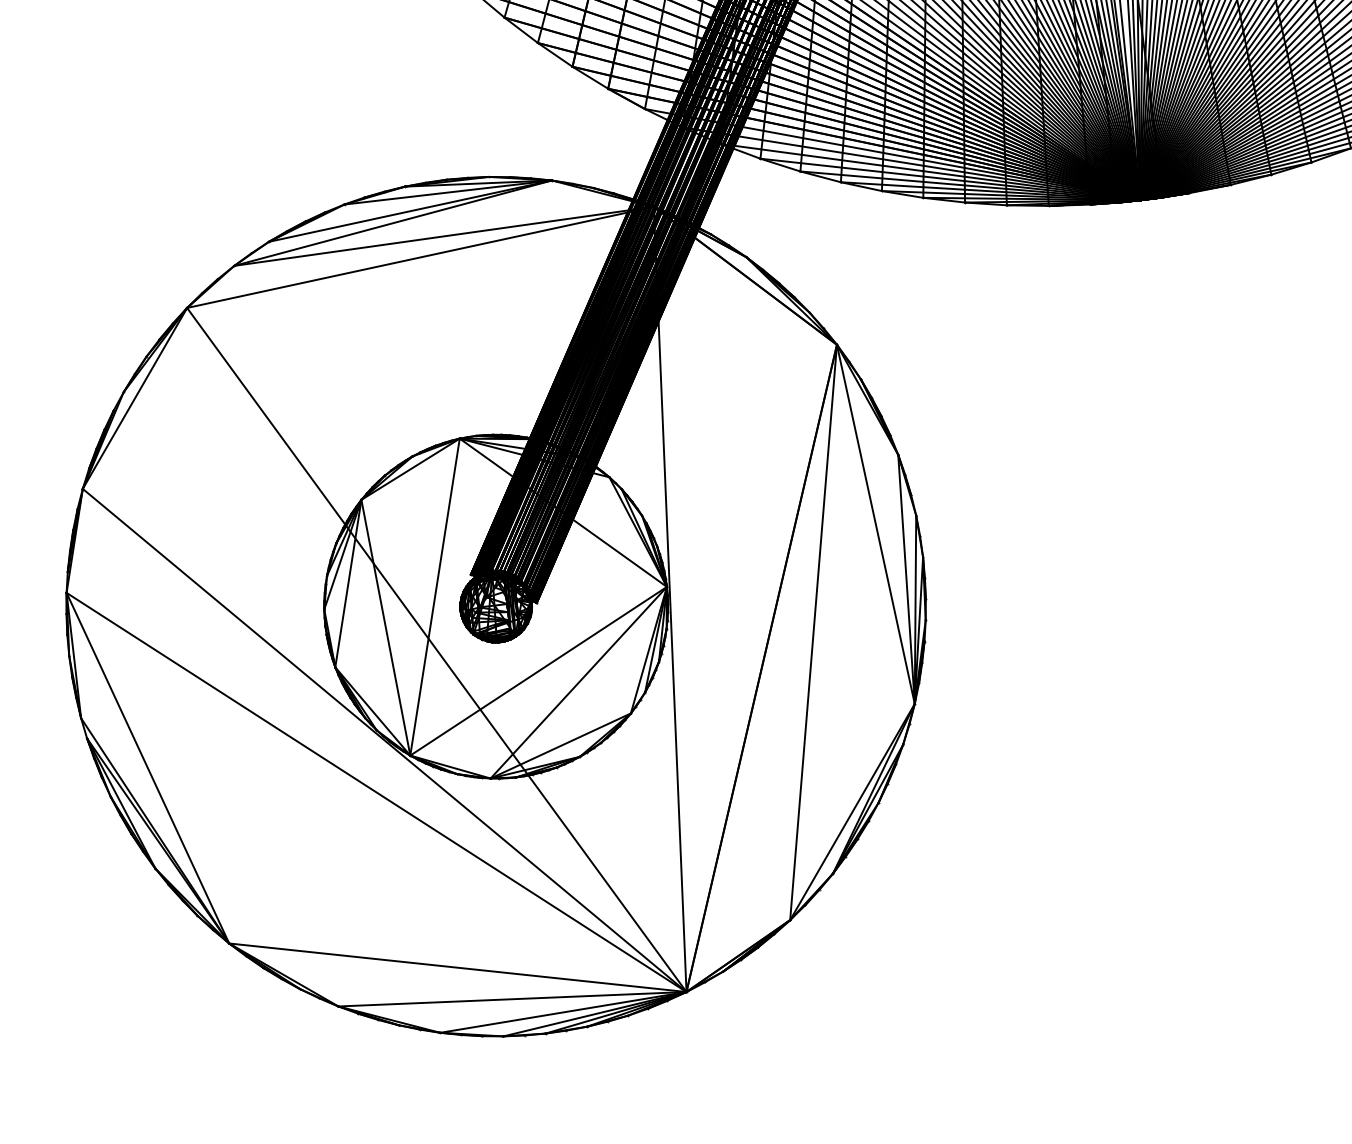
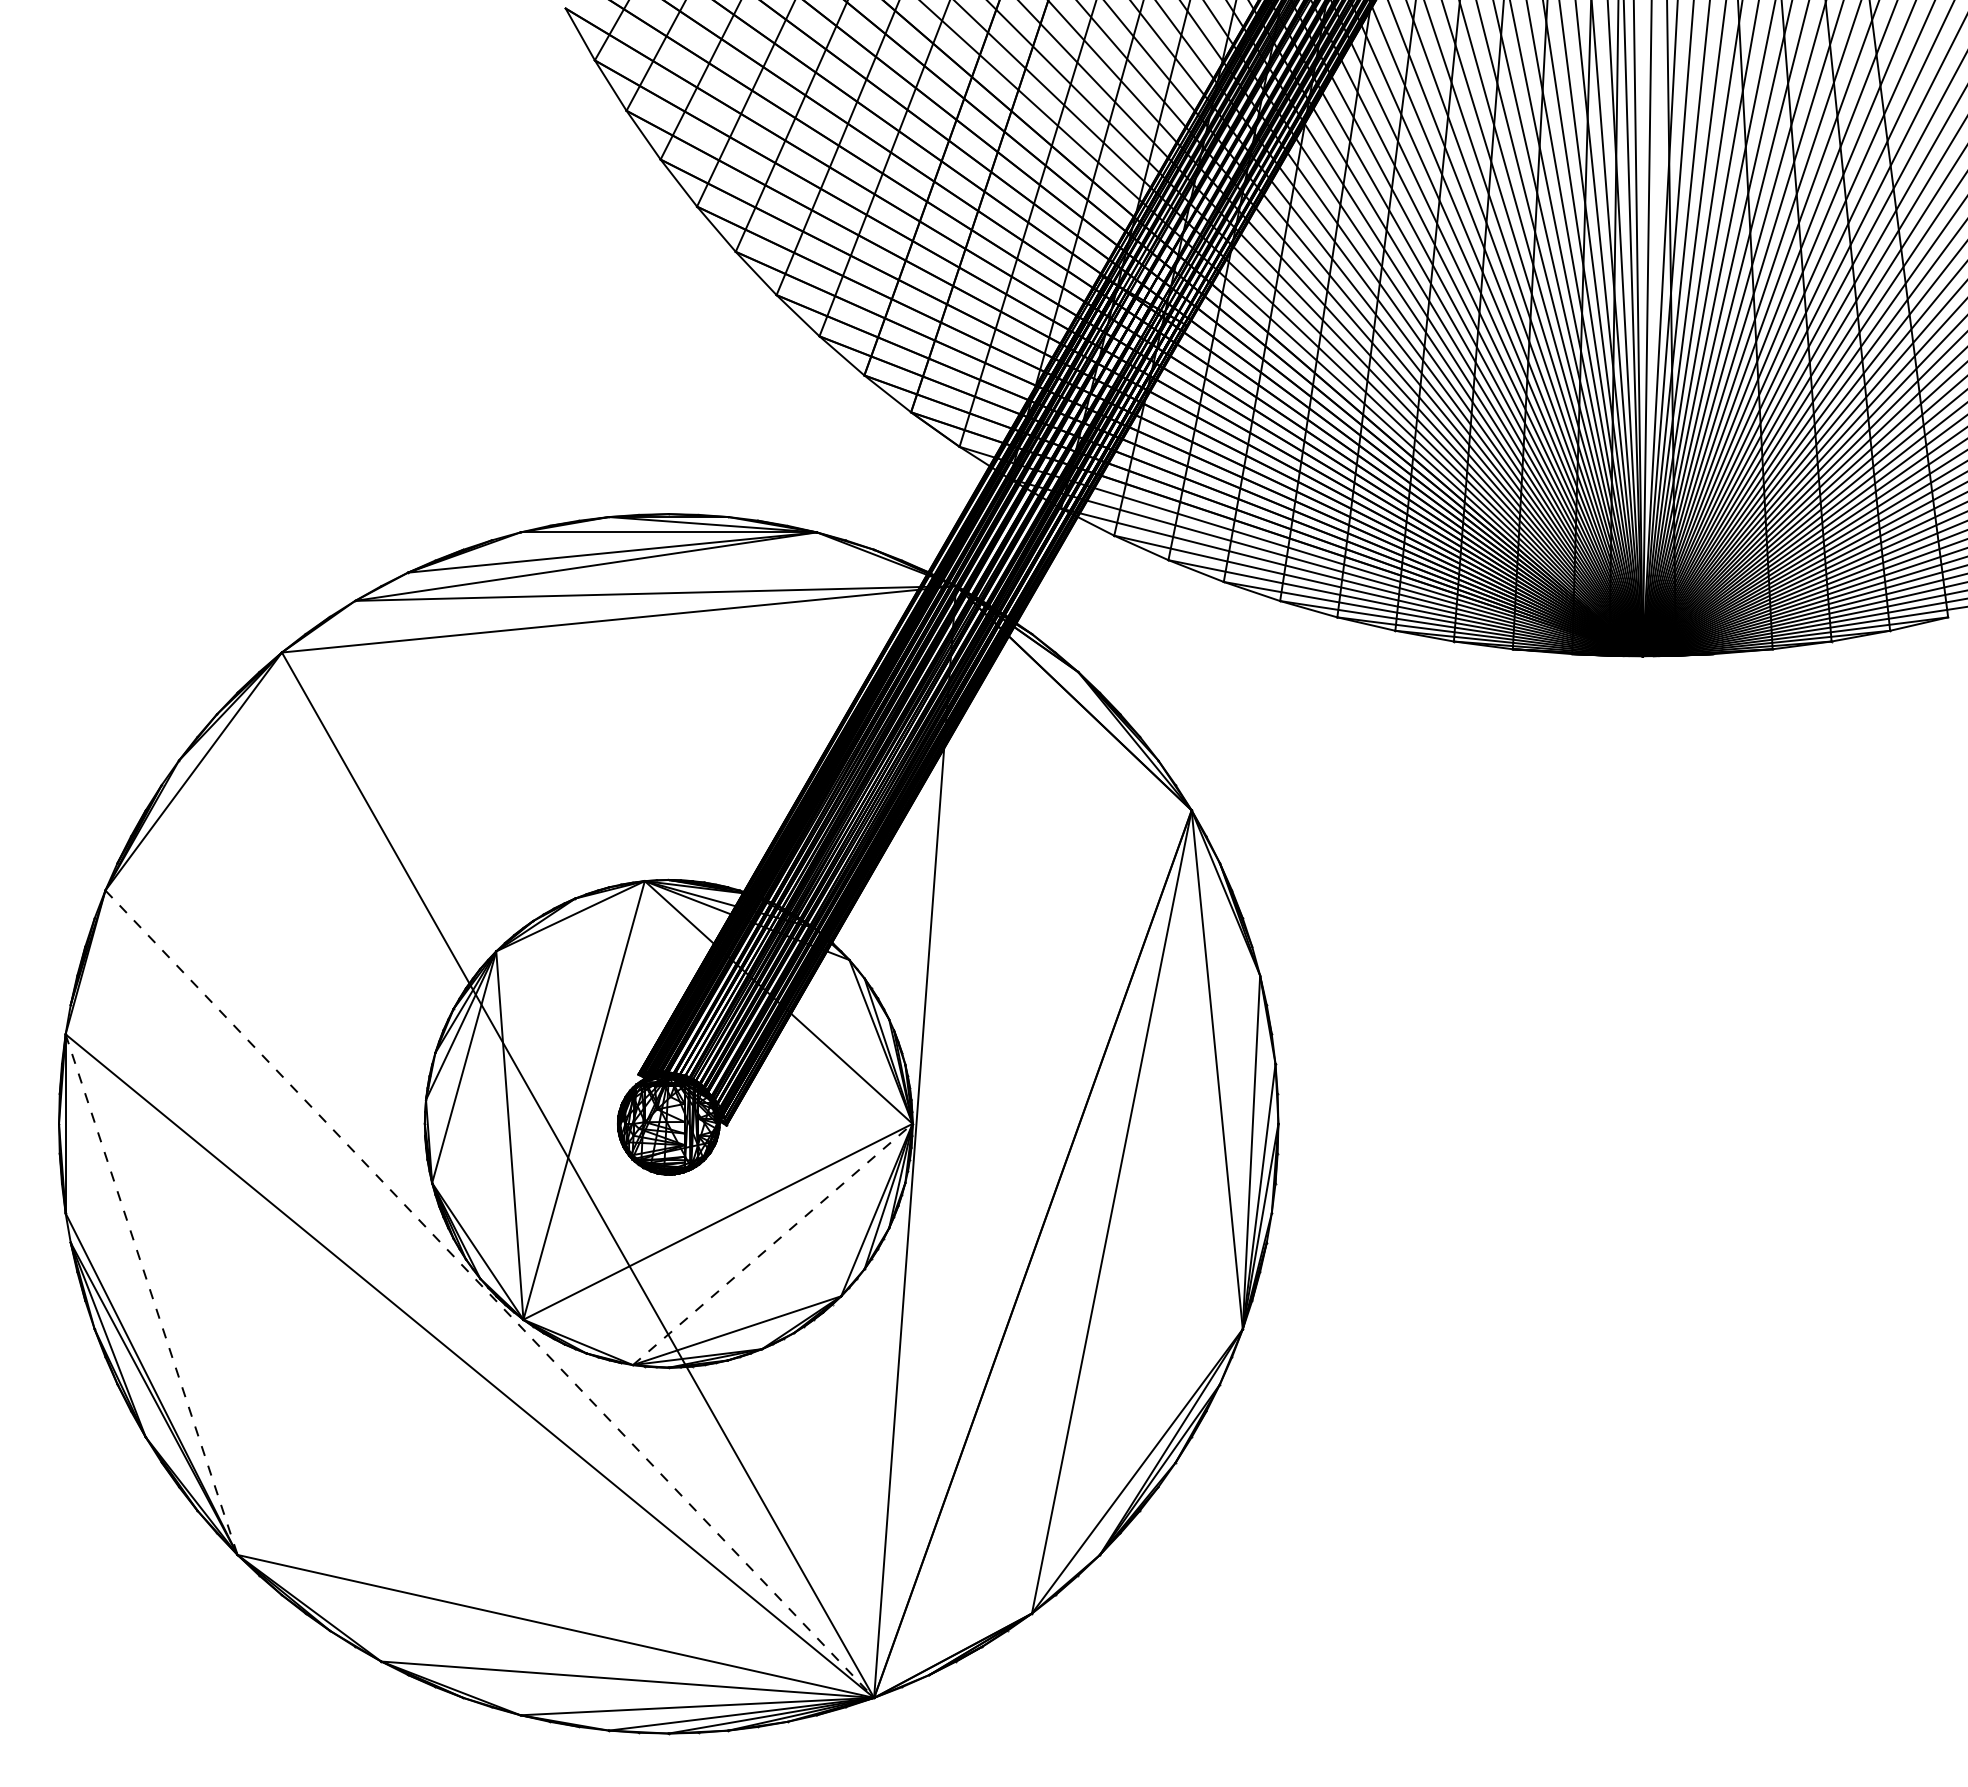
line: (578, 682) -> (772, 1244), solid -> dashed
line: (385, 740) -> (490, 1294), solid -> dashed
line: (147, 768) -> (151, 1295), solid -> dashed

